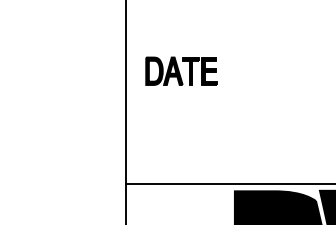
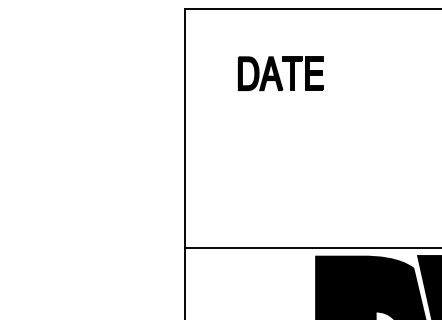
part: (181, 71) -> (280, 73), moved

